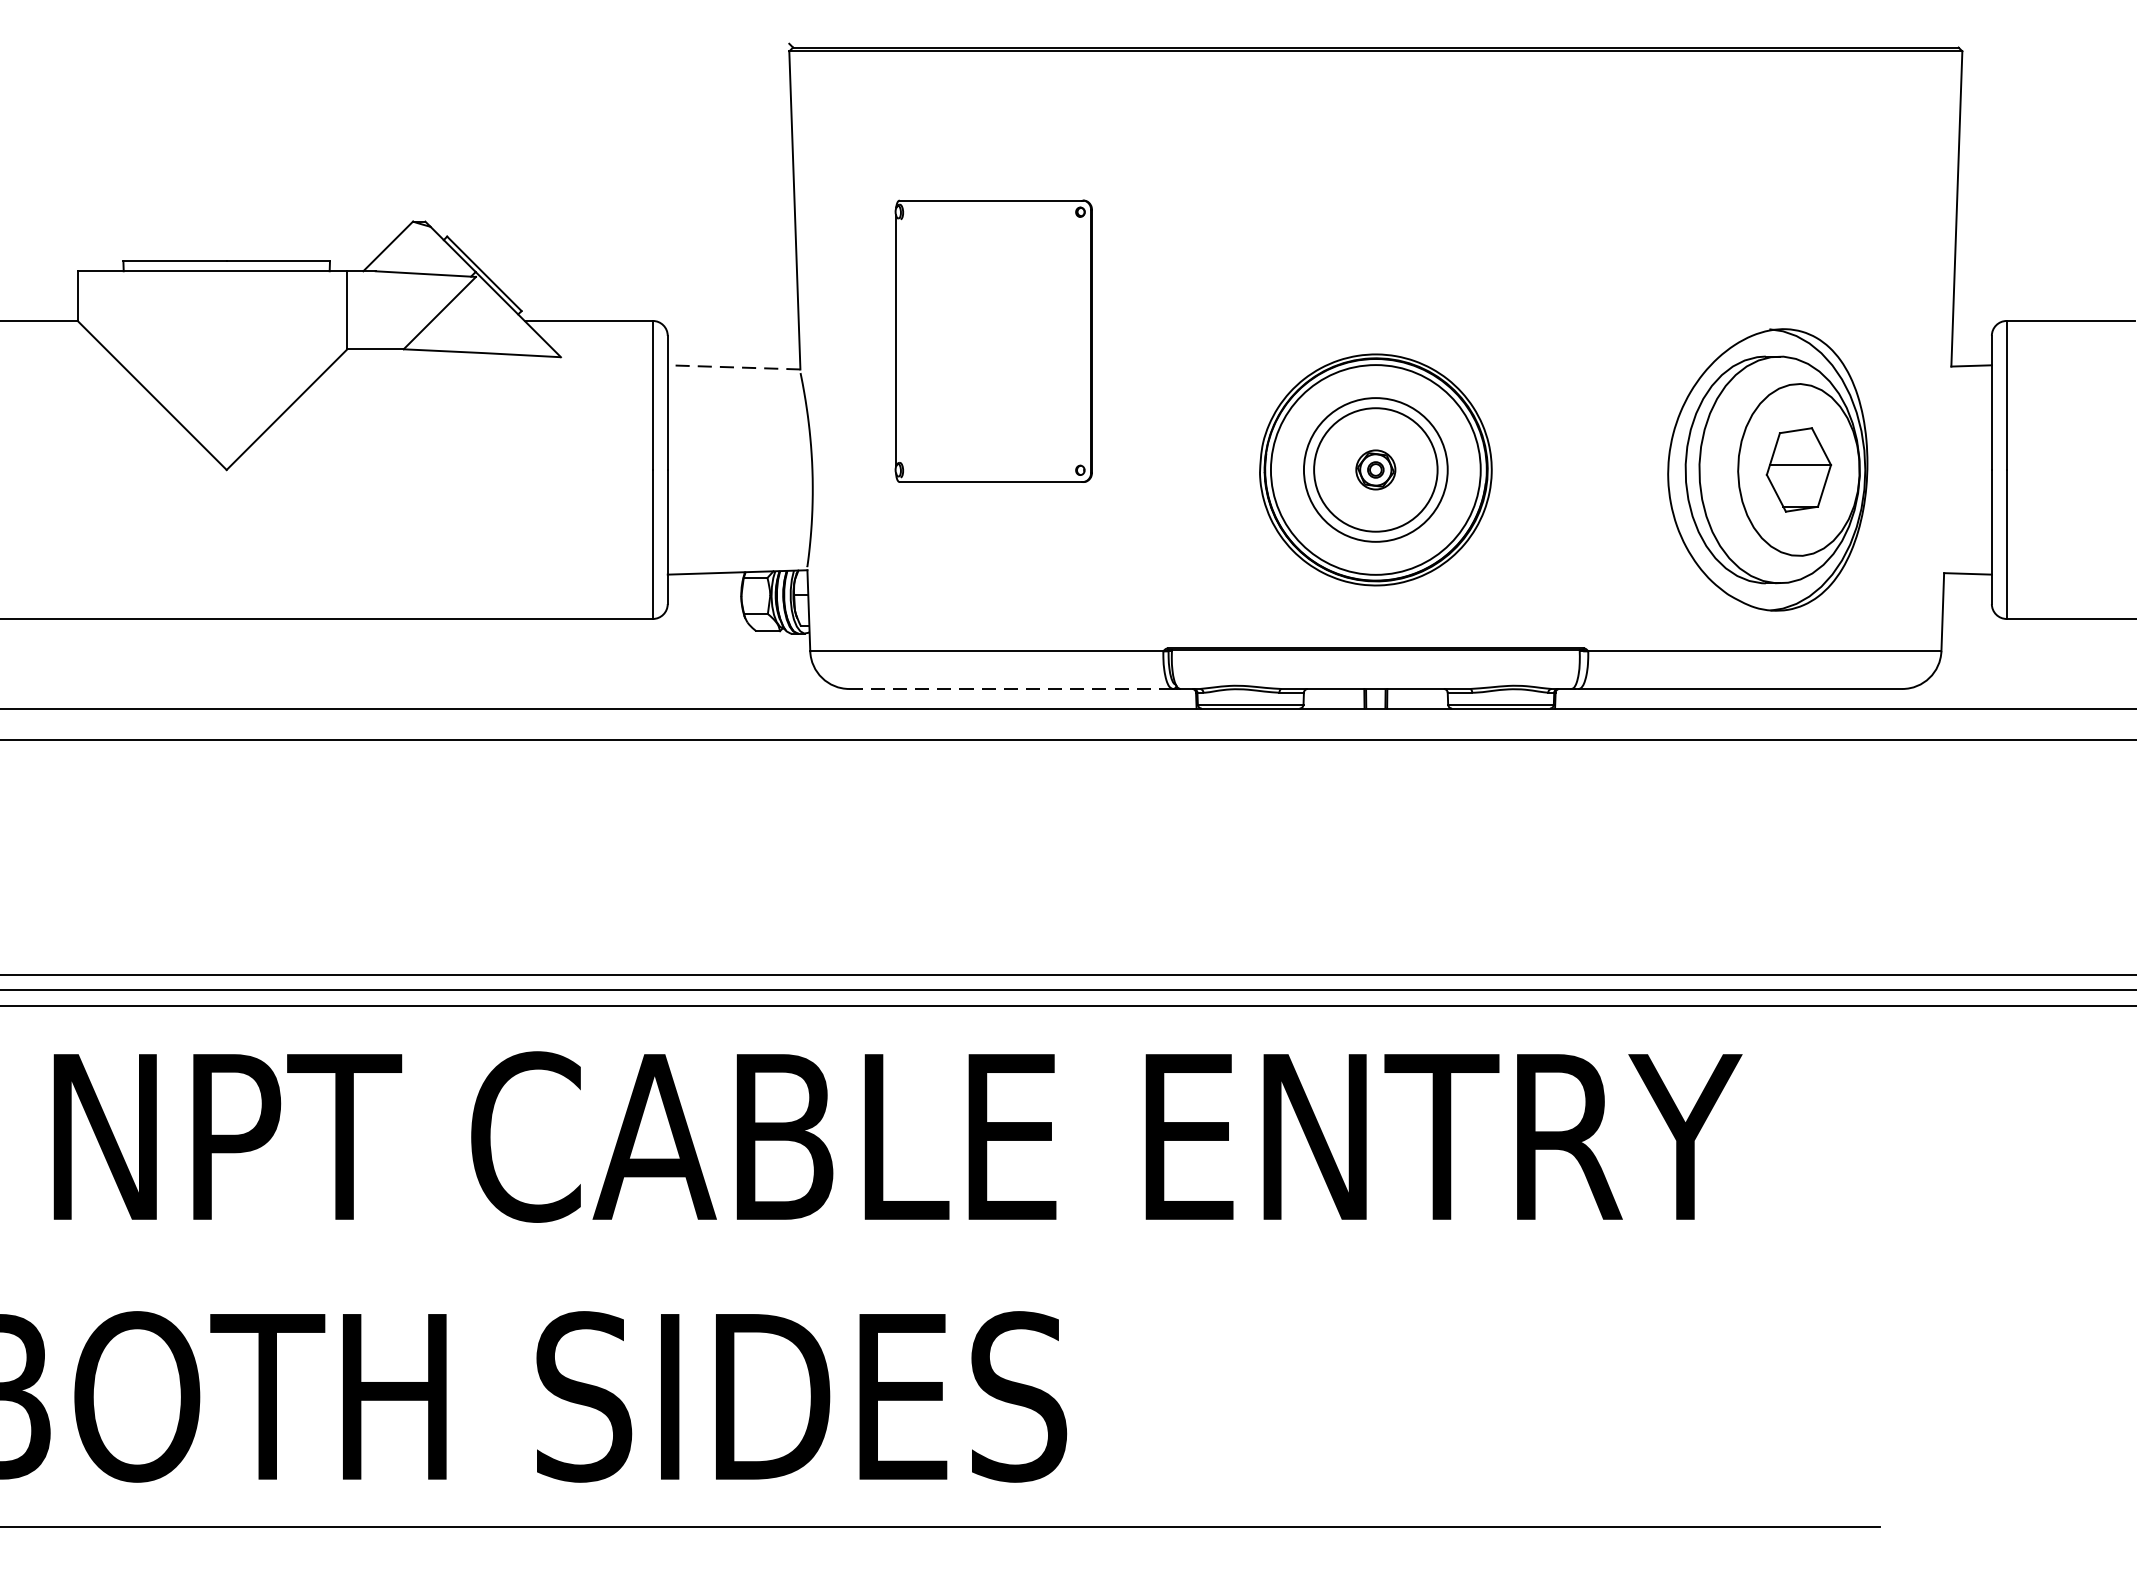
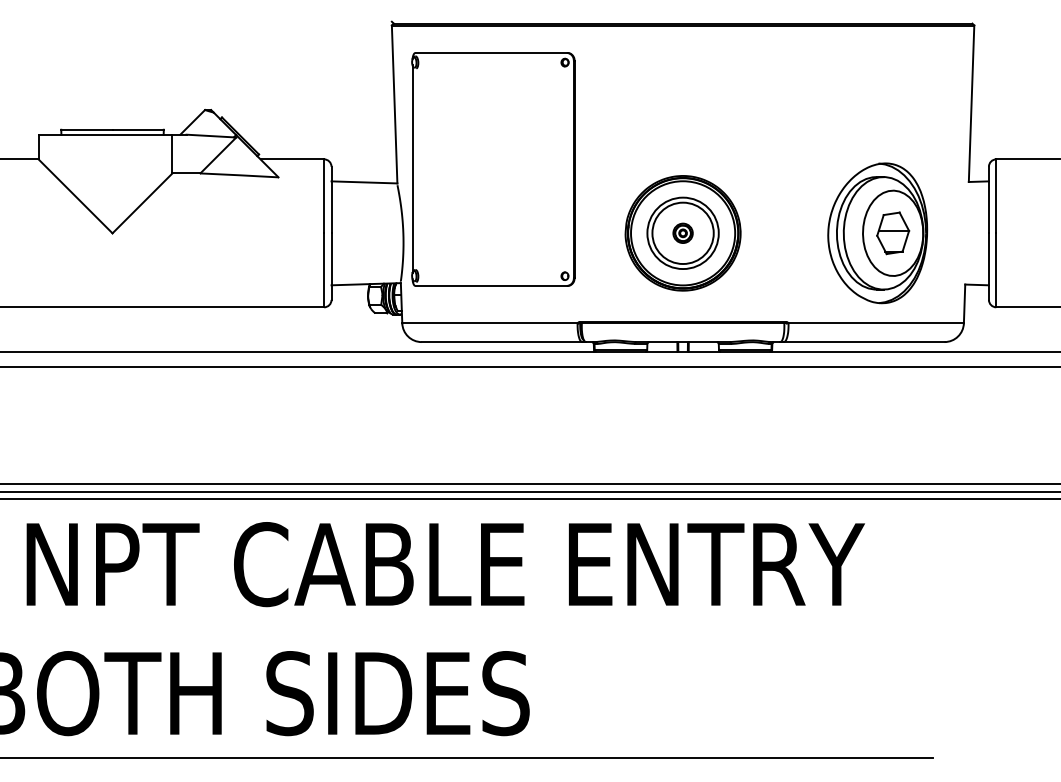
part: (993, 341) -> (493, 169), size x1.67
line: (734, 367) -> (364, 182), dashed -> solid
line: (1010, 689) -> (501, 342), dashed -> solid

